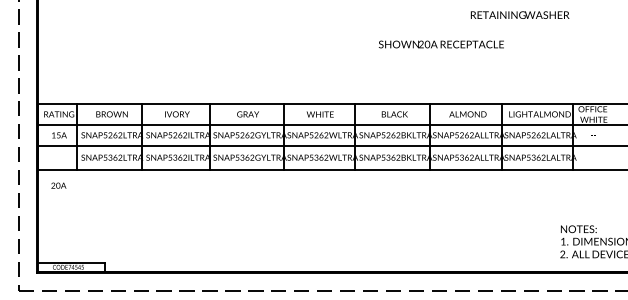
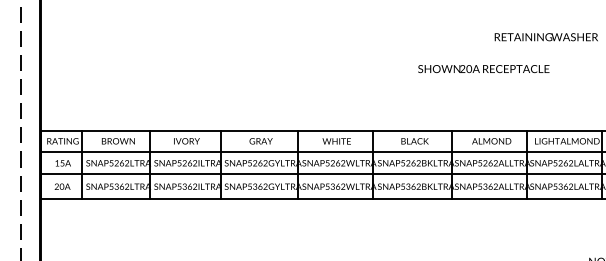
text: (441, 44) -> (483, 69), moved
text: (58, 185) -> (62, 186), moved

